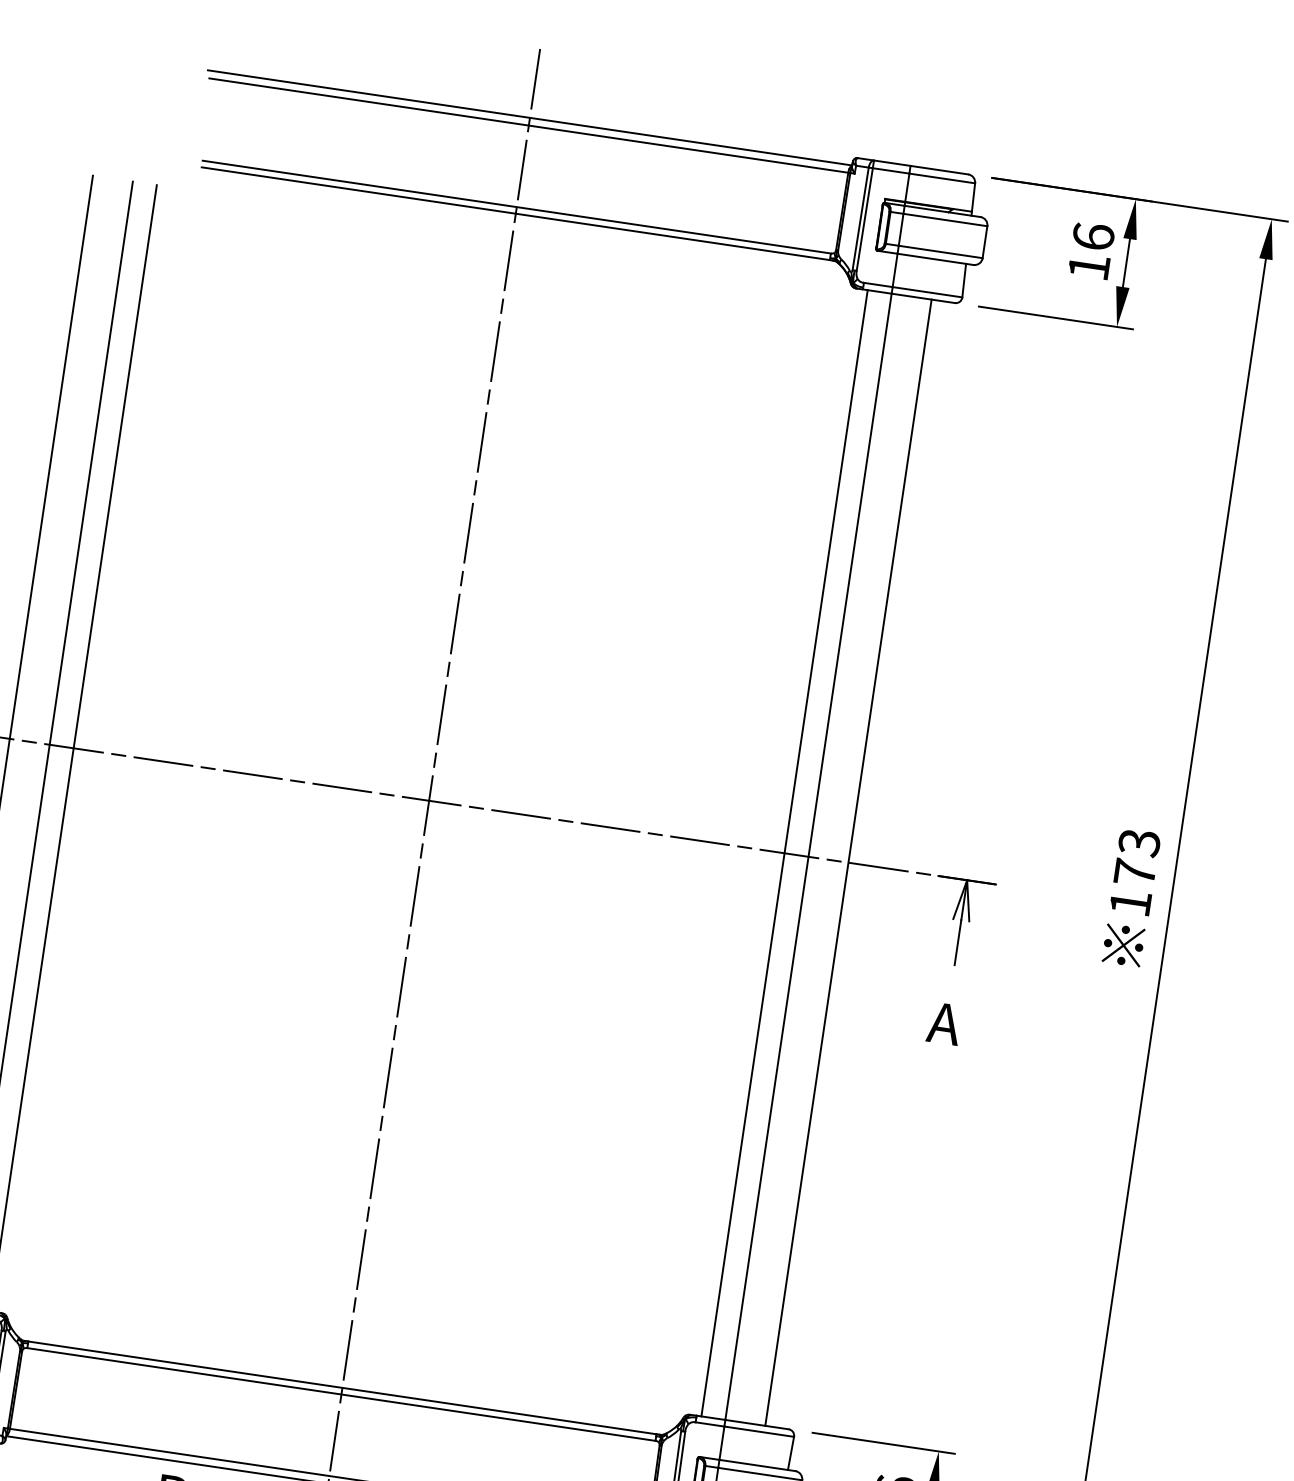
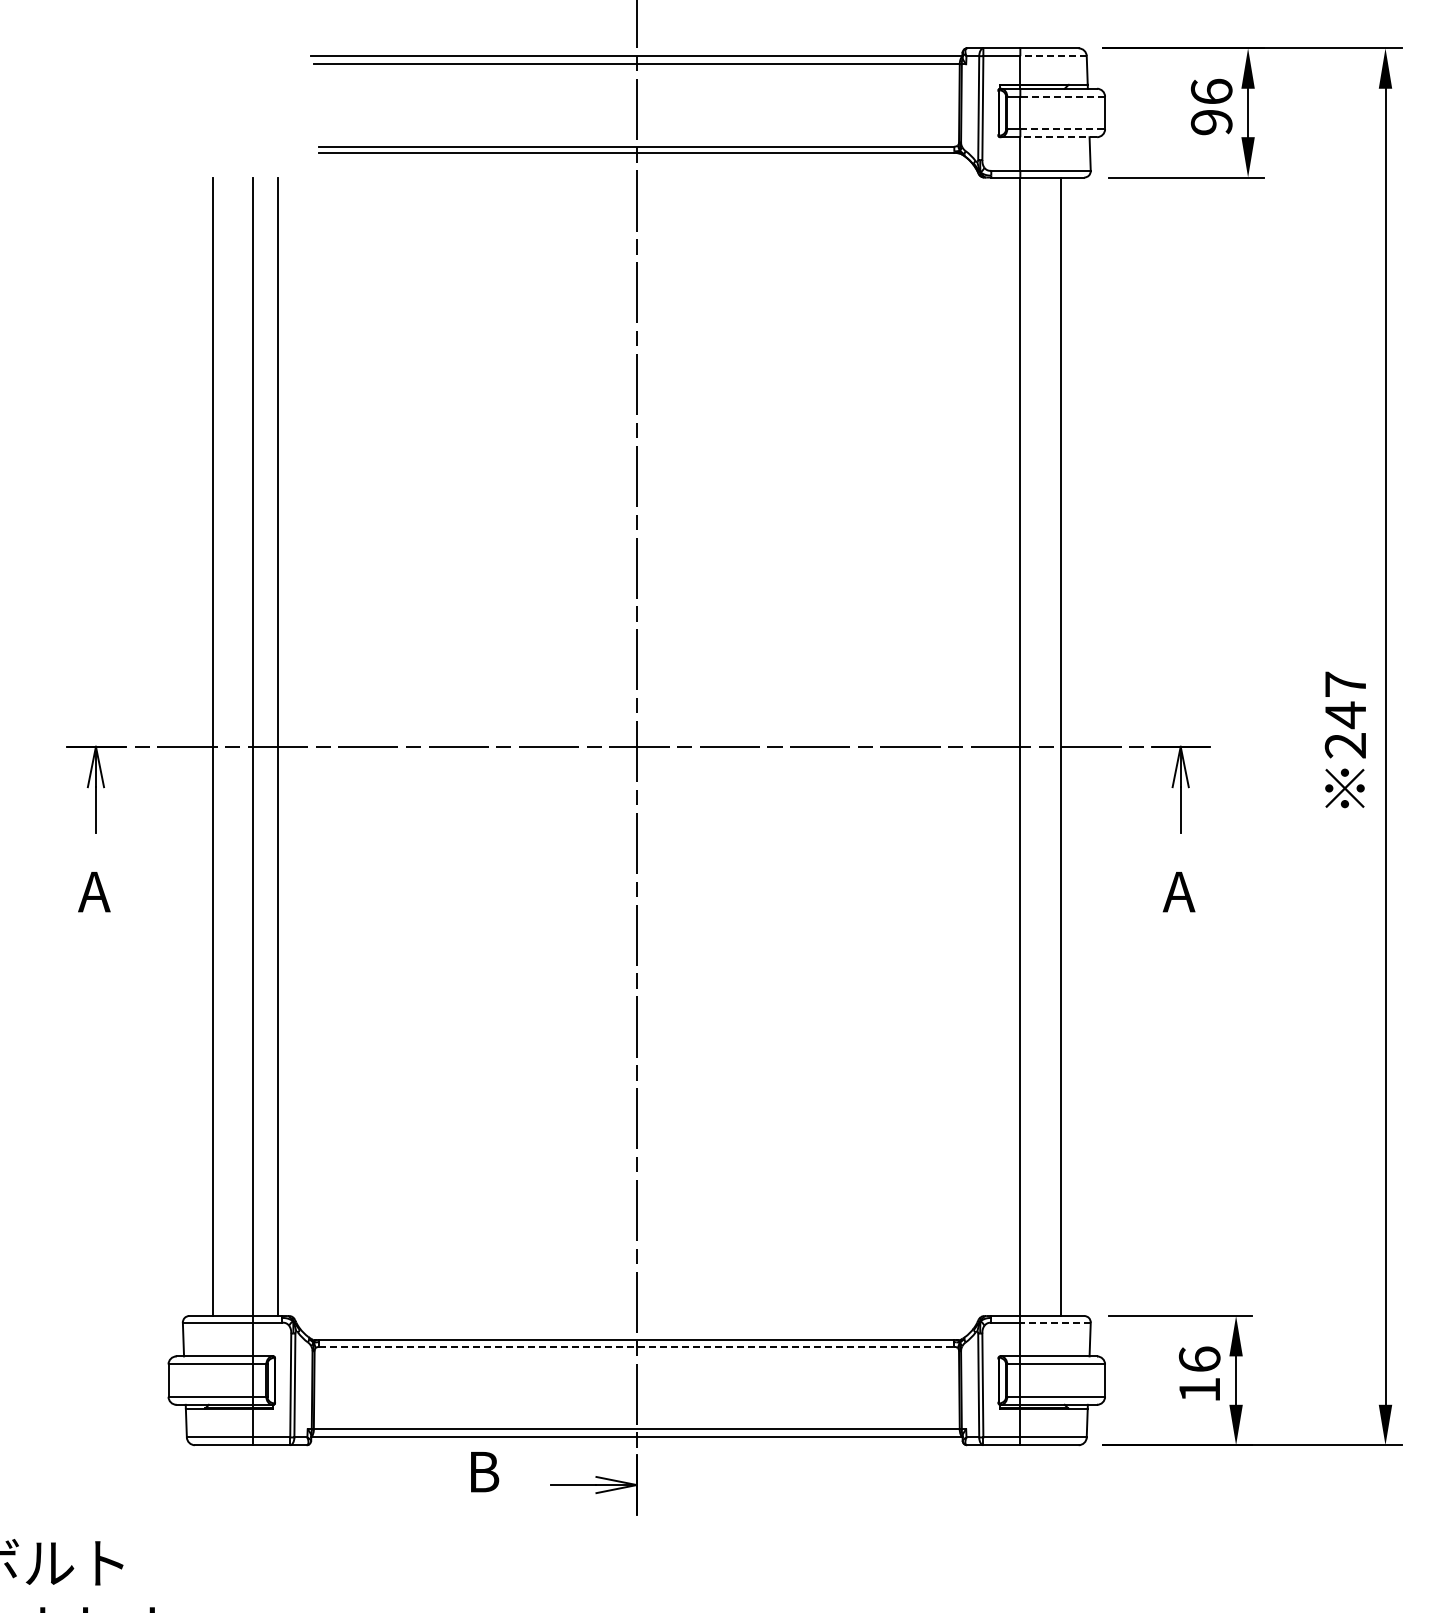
line: (942, 178) -> (1053, 56), solid -> dashed
line: (945, 219) -> (1062, 96), solid -> dashed
line: (941, 252) -> (1063, 129), solid -> dashed
line: (935, 259) -> (1058, 137), solid -> dashed
text: (1088, 267) -> (1211, 122), 16 -> 96
line: (784, 853) -> (996, 746), removed
text: (1134, 872) -> (1345, 714), 173 -> 247
line: (342, 1394) -> (637, 1346), solid -> dashed
line: (759, 1431) -> (1055, 1322), solid -> dashed

